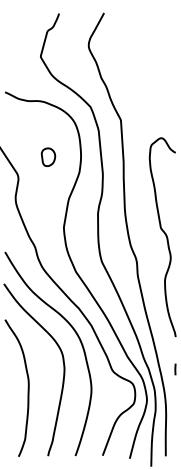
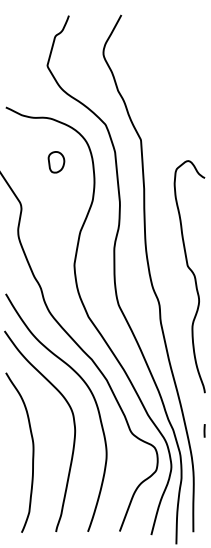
part: (48, 157) -> (56, 162), moved

